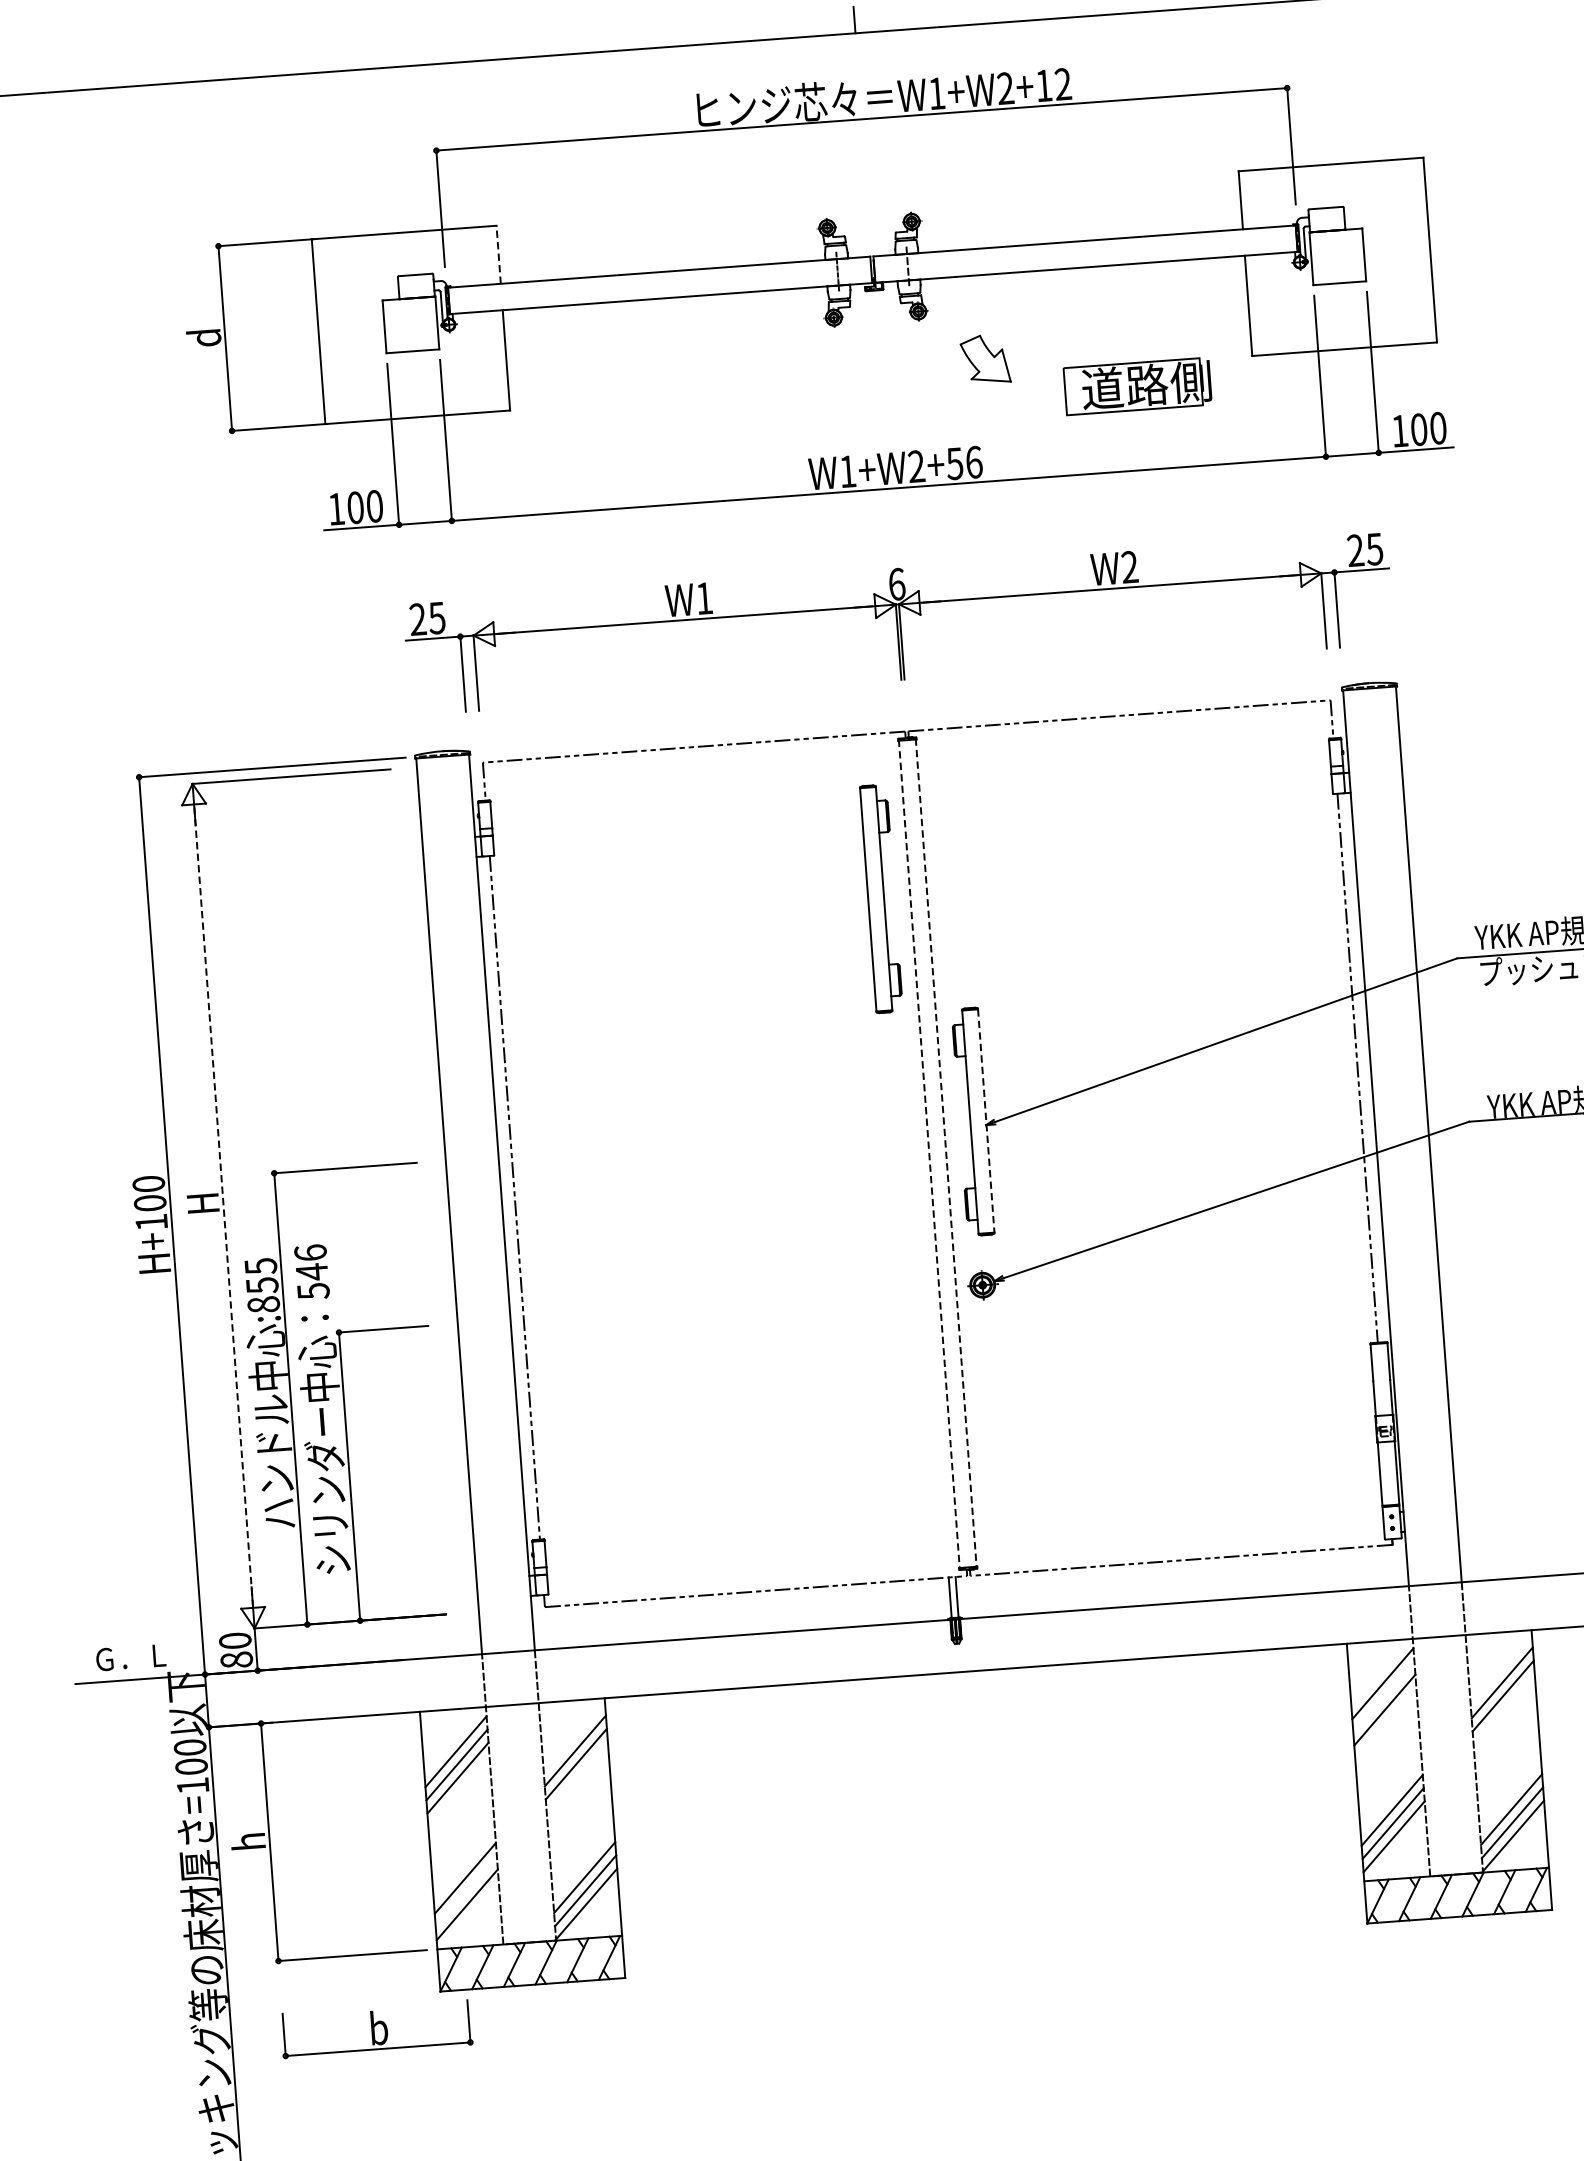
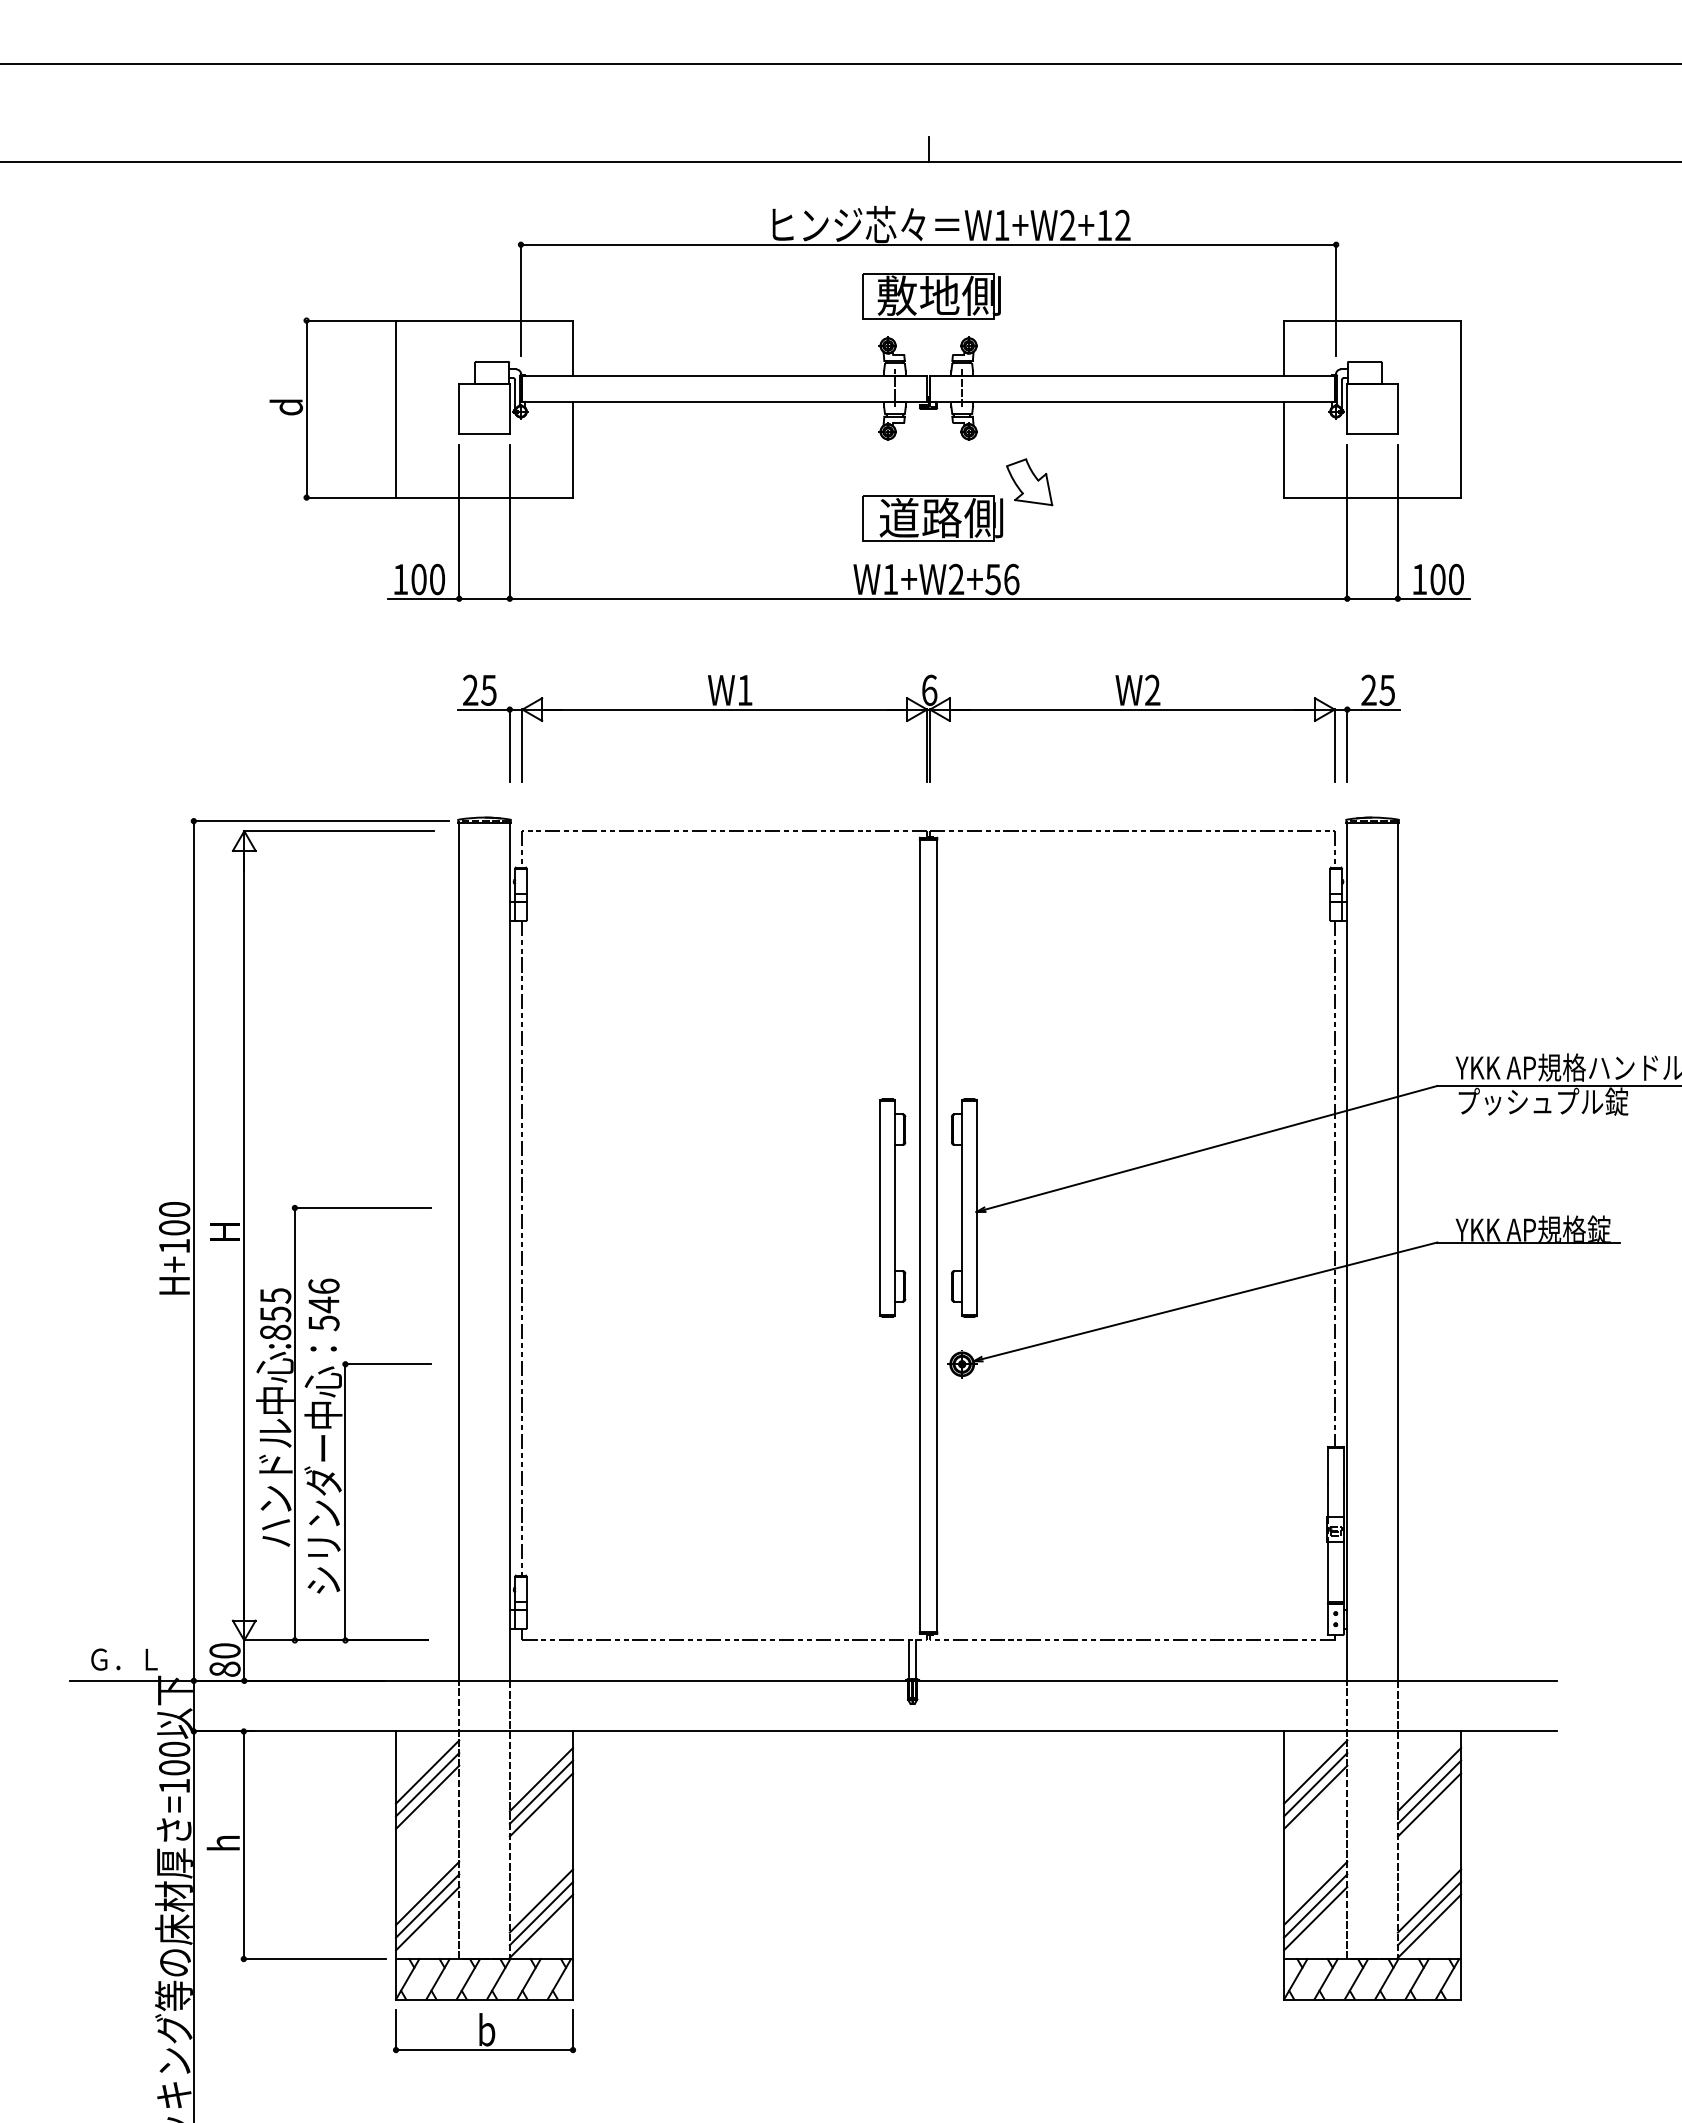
part: (868, 173) -> (931, 296), added
line: (499, 254) -> (573, 348), dashed -> solid
part: (1137, 386) -> (932, 518), moved
part: (881, 898) -> (892, 1207), moved
line: (986, 1121) -> (977, 1208), dashed -> solid
line: (946, 1153) -> (936, 1236), dashed -> solid
line: (929, 1155) -> (920, 1236), dashed -> solid
line: (223, 1205) -> (244, 1235), dashed -> solid
line: (1383, 1696) -> (1315, 1784), added
line: (1504, 1708) -> (1429, 1804), added
line: (577, 1776) -> (541, 1804), added
line: (466, 1891) -> (427, 1905), added
part: (376, 2029) -> (484, 2031), moved

